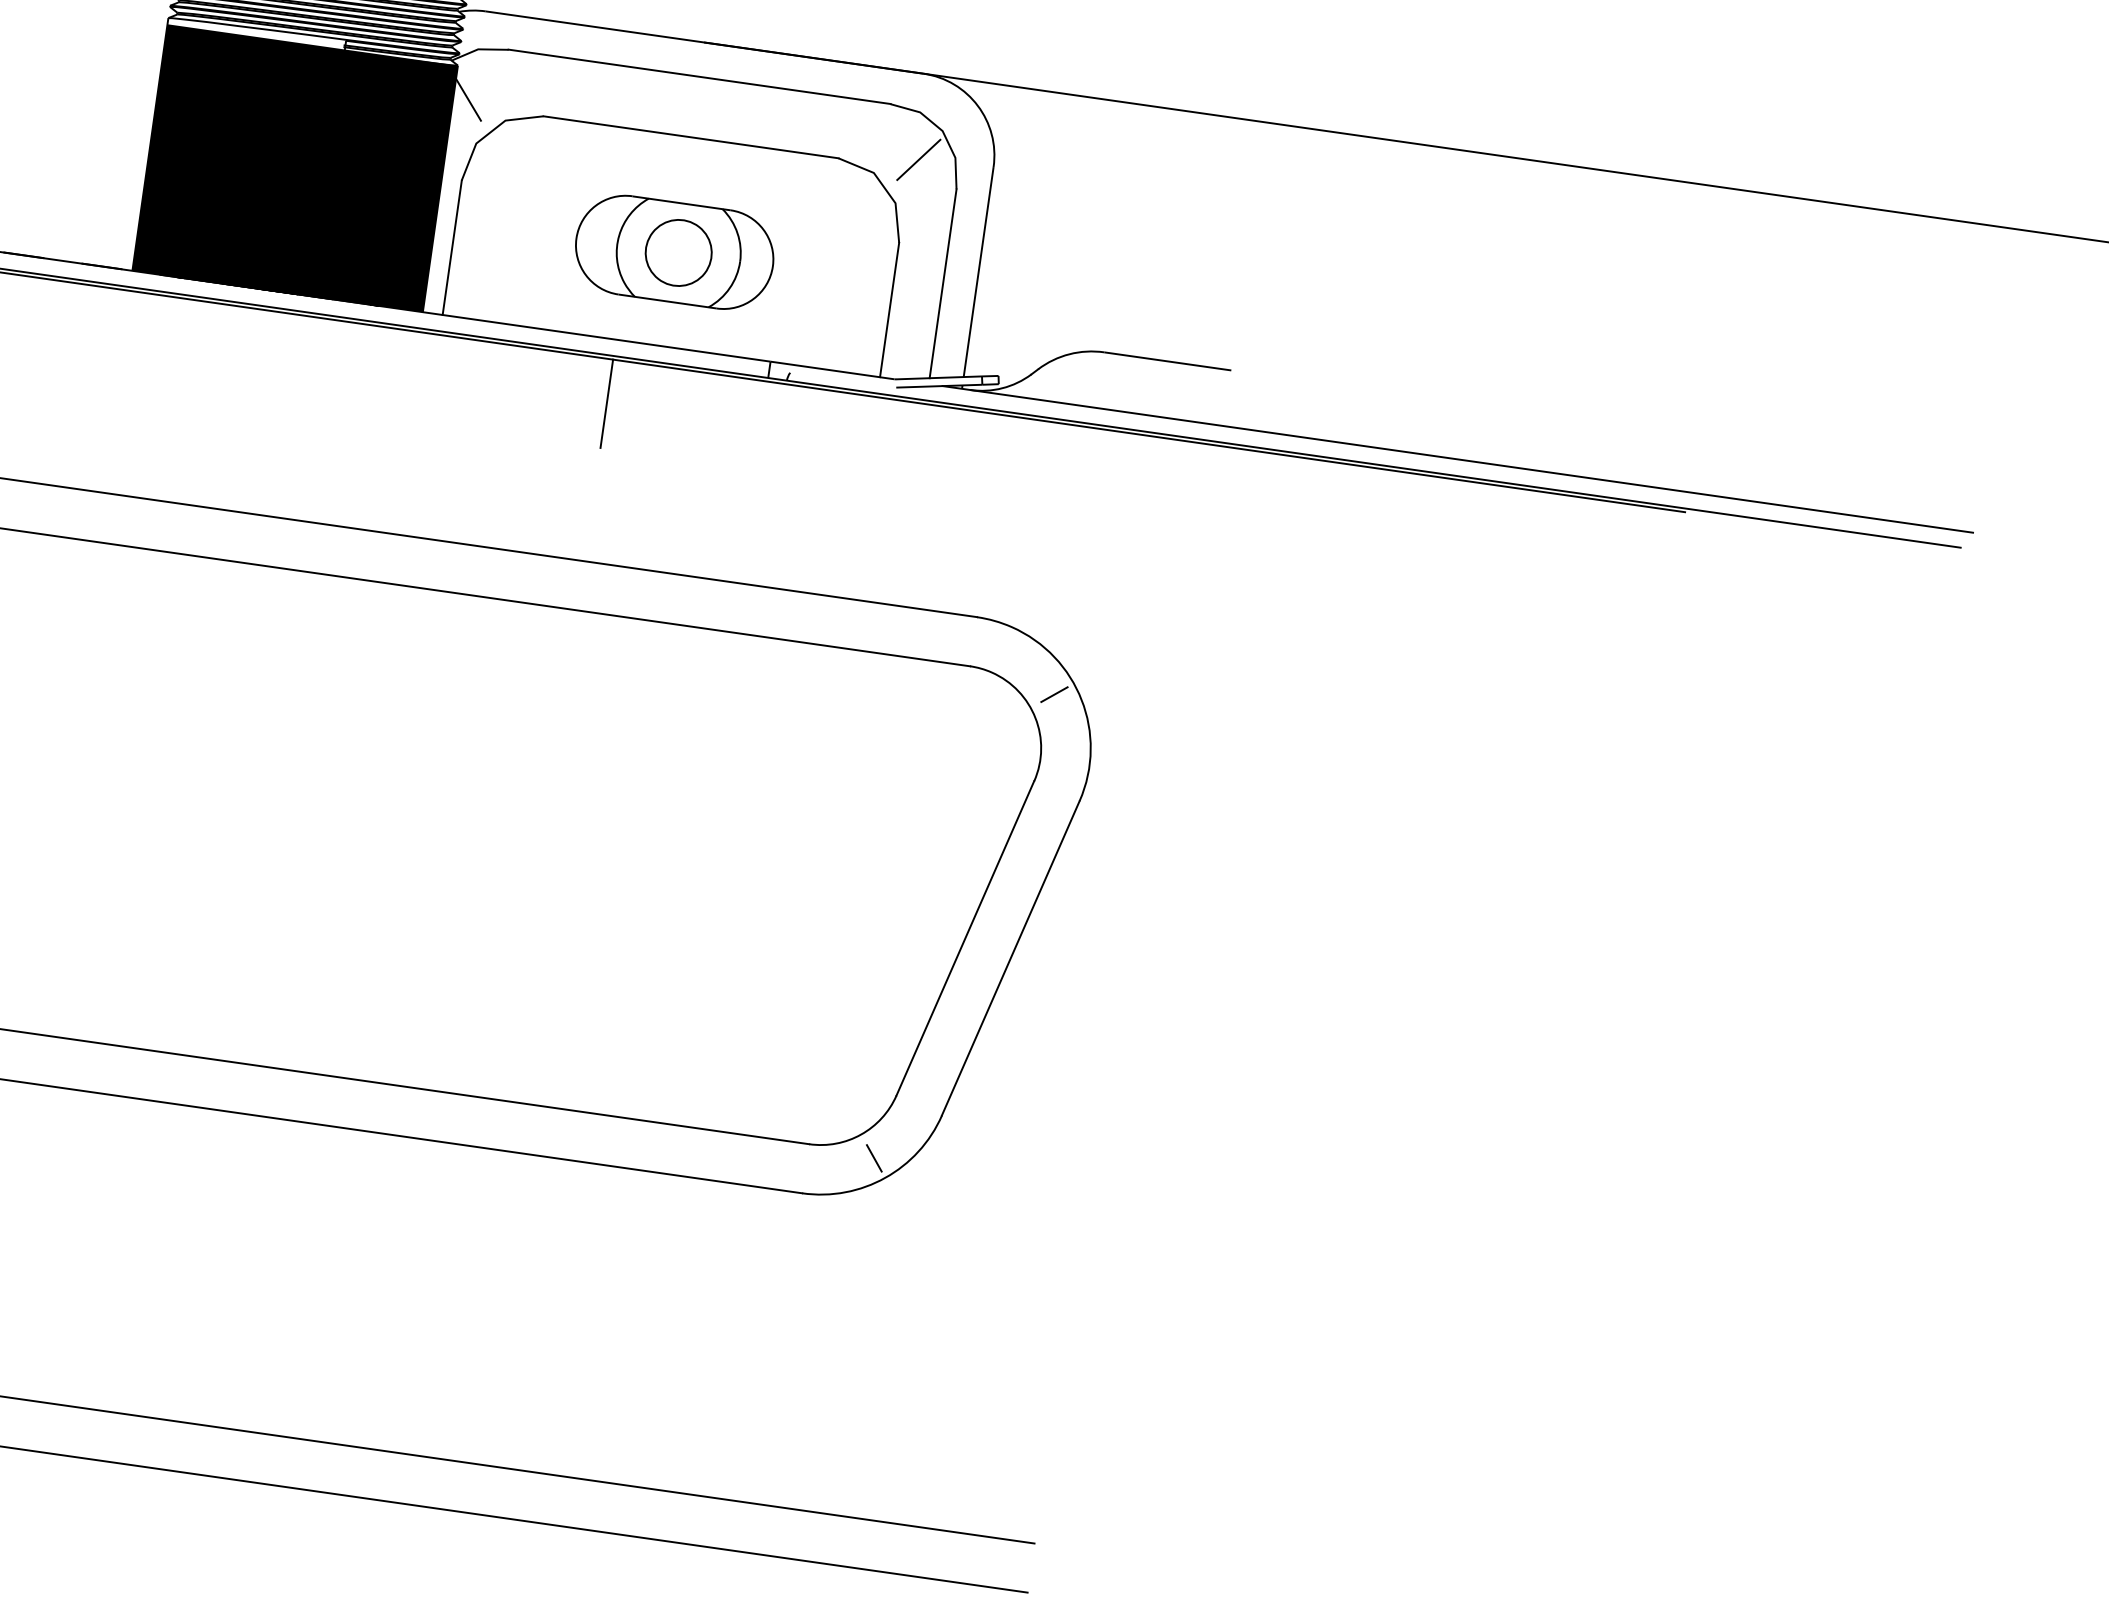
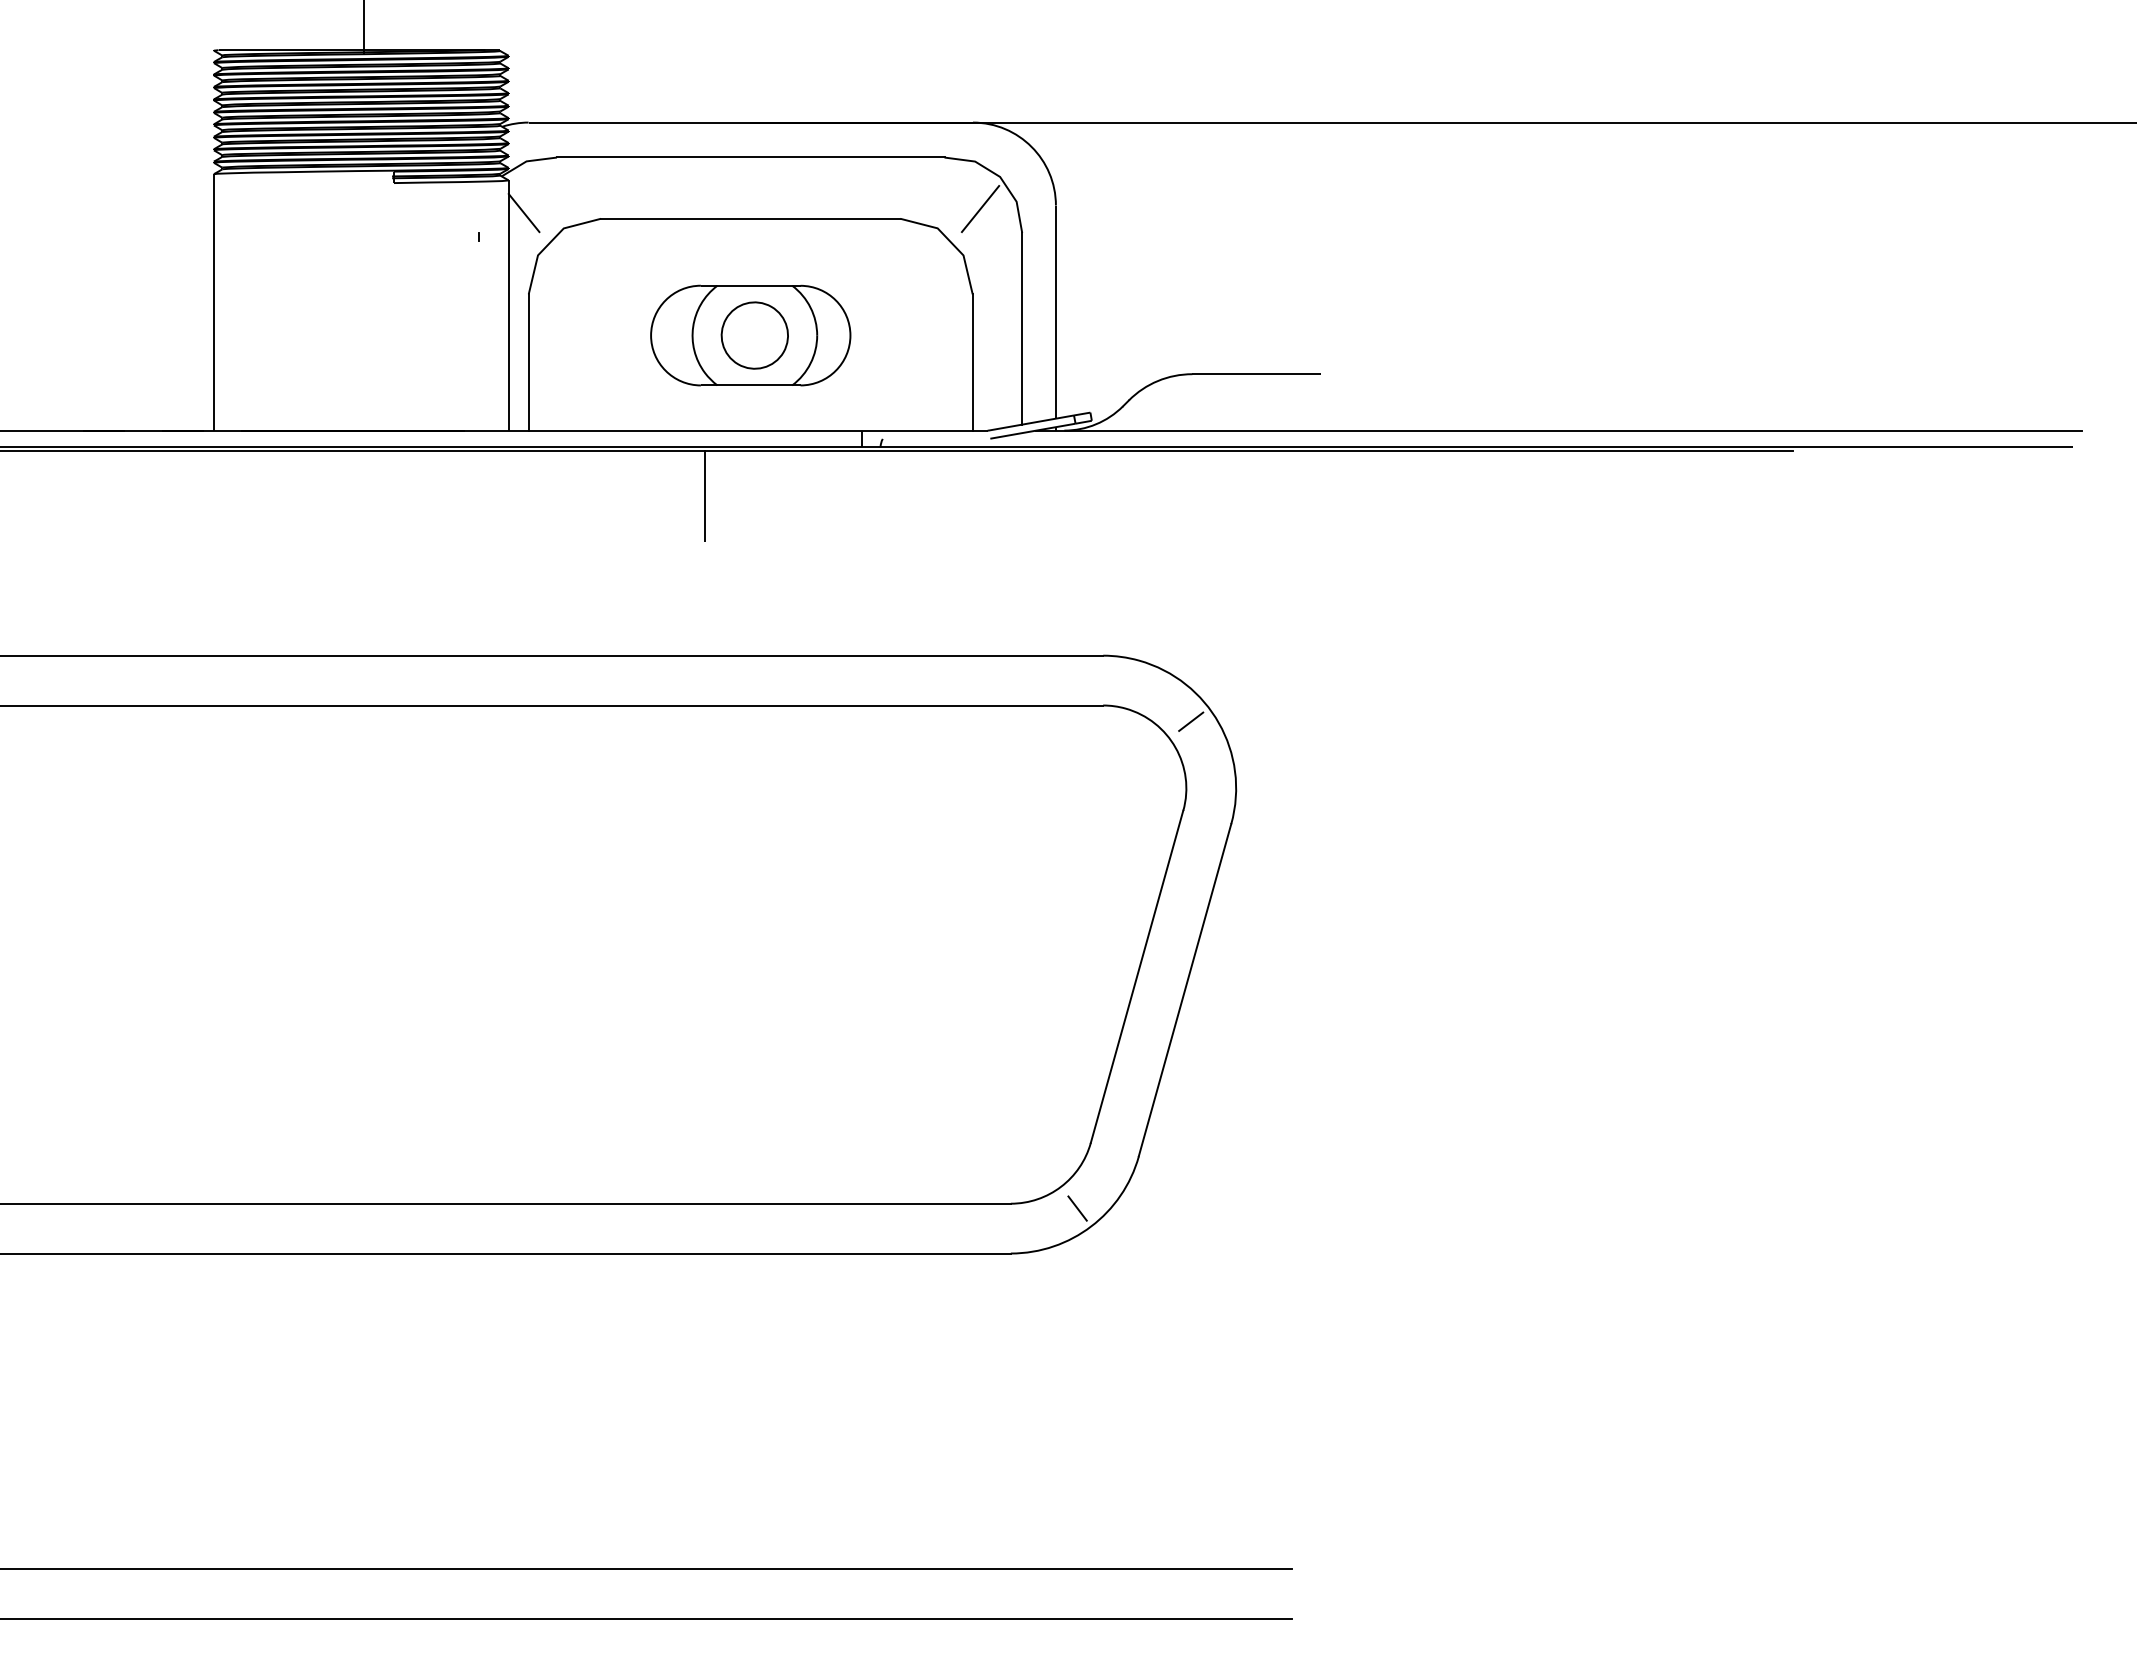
fill: (294, 168) -> (360, 305), removed

